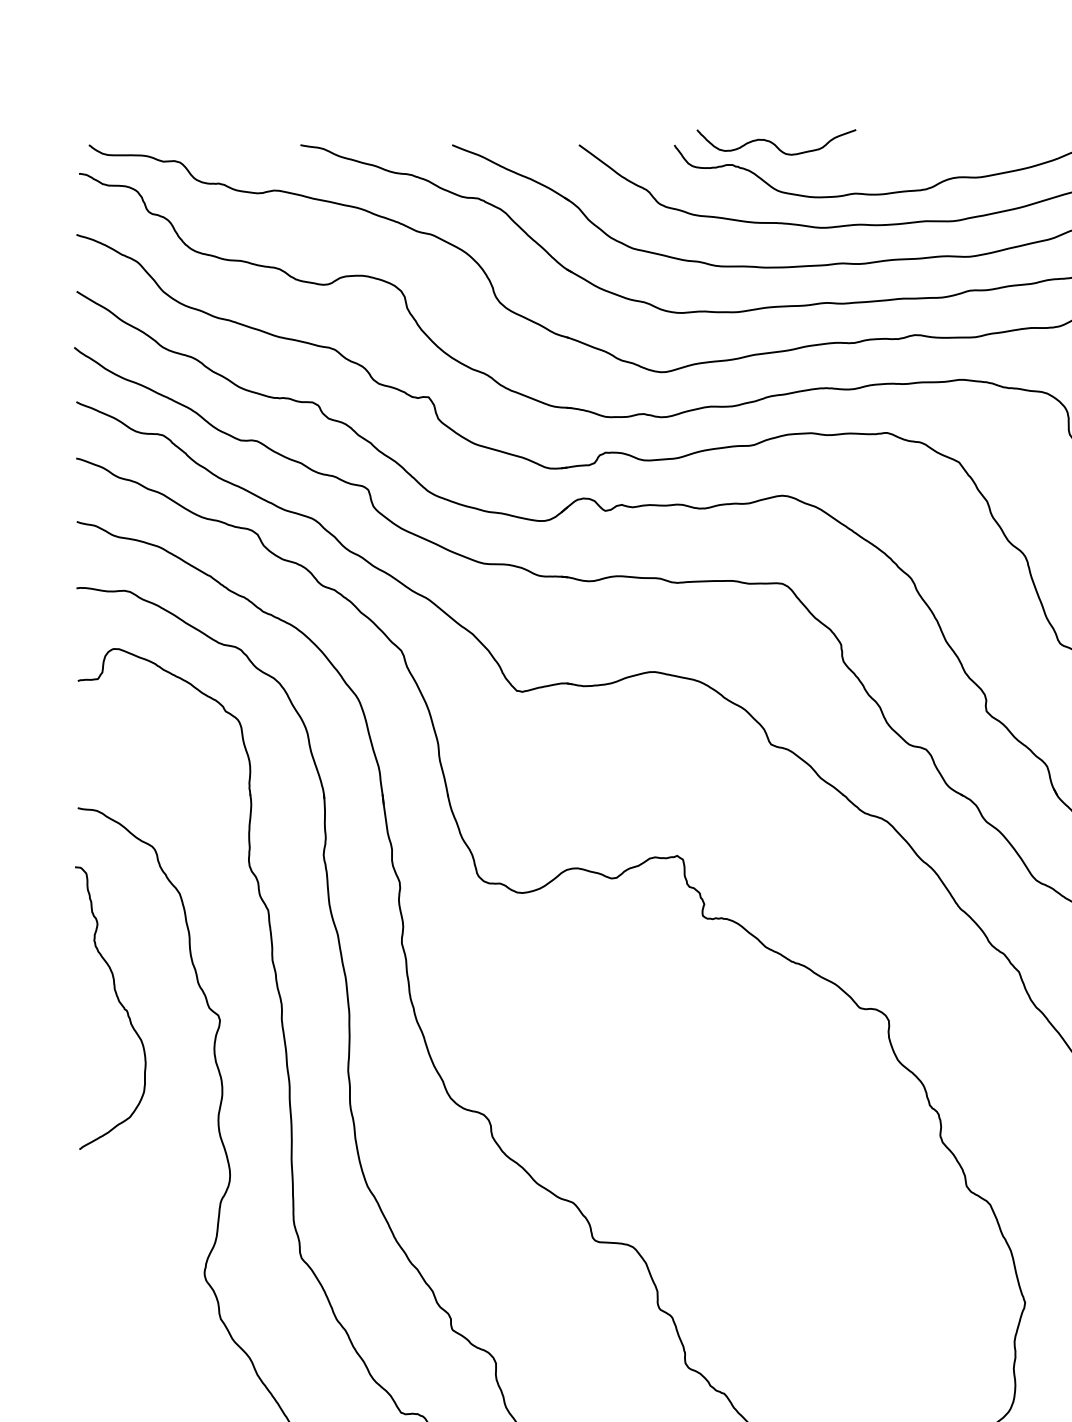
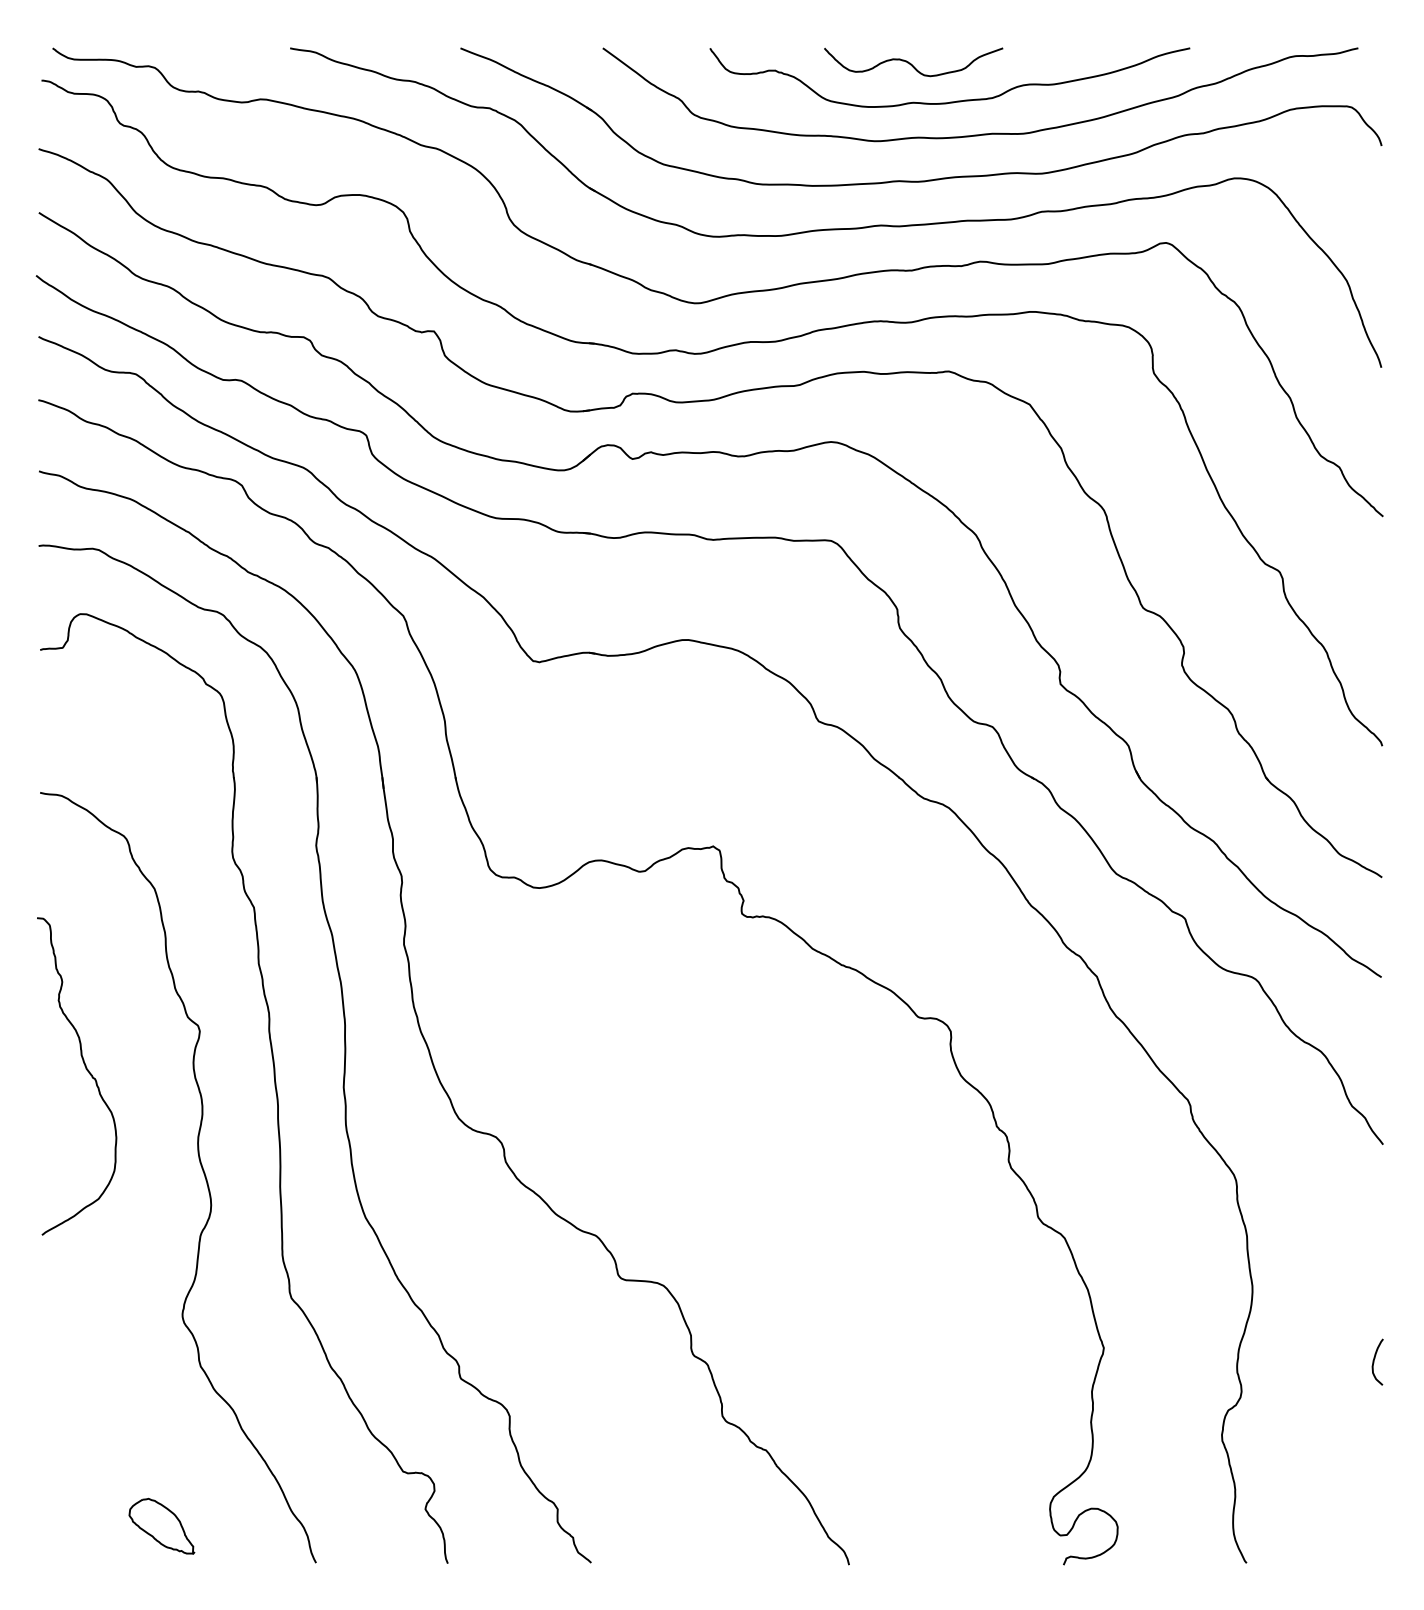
curve: (774, 143) -> (911, 63), moved
curve: (119, 1002) -> (86, 1070), moved

